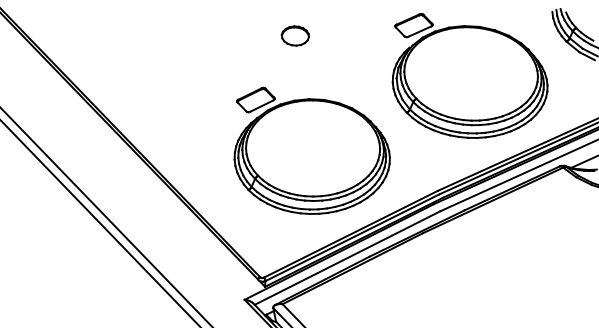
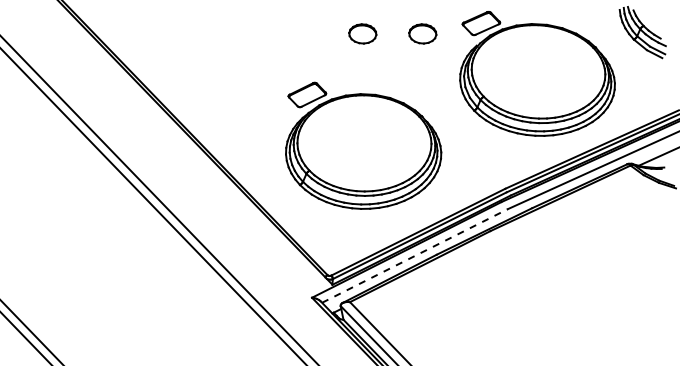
part: (355, 35) -> (422, 33), added
part: (312, 150) -> (363, 145), moved
line: (348, 257) -> (415, 255), solid -> dashed

